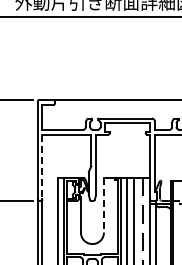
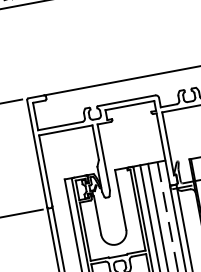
line: (42, 167) -> (45, 171), dashed -> solid
line: (103, 205) -> (120, 200), dashed -> solid

